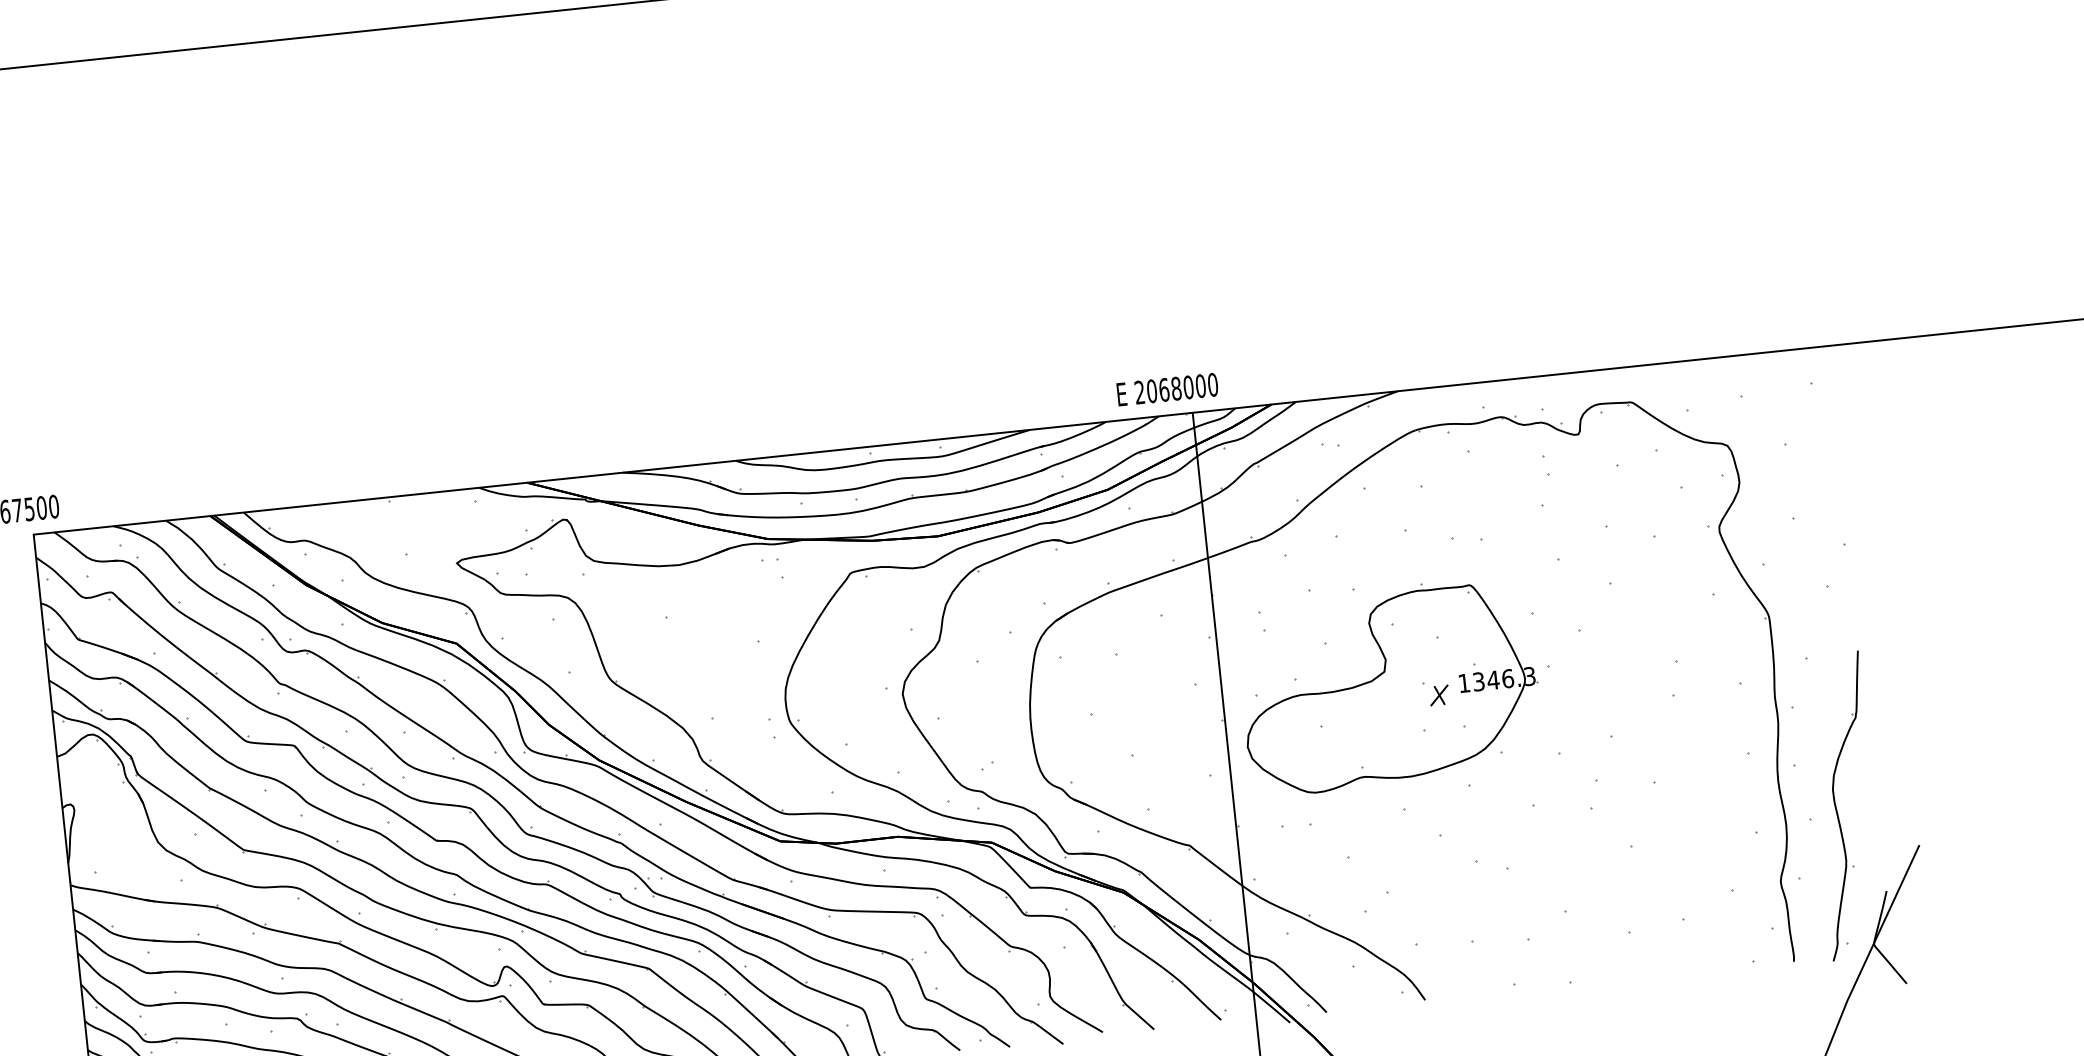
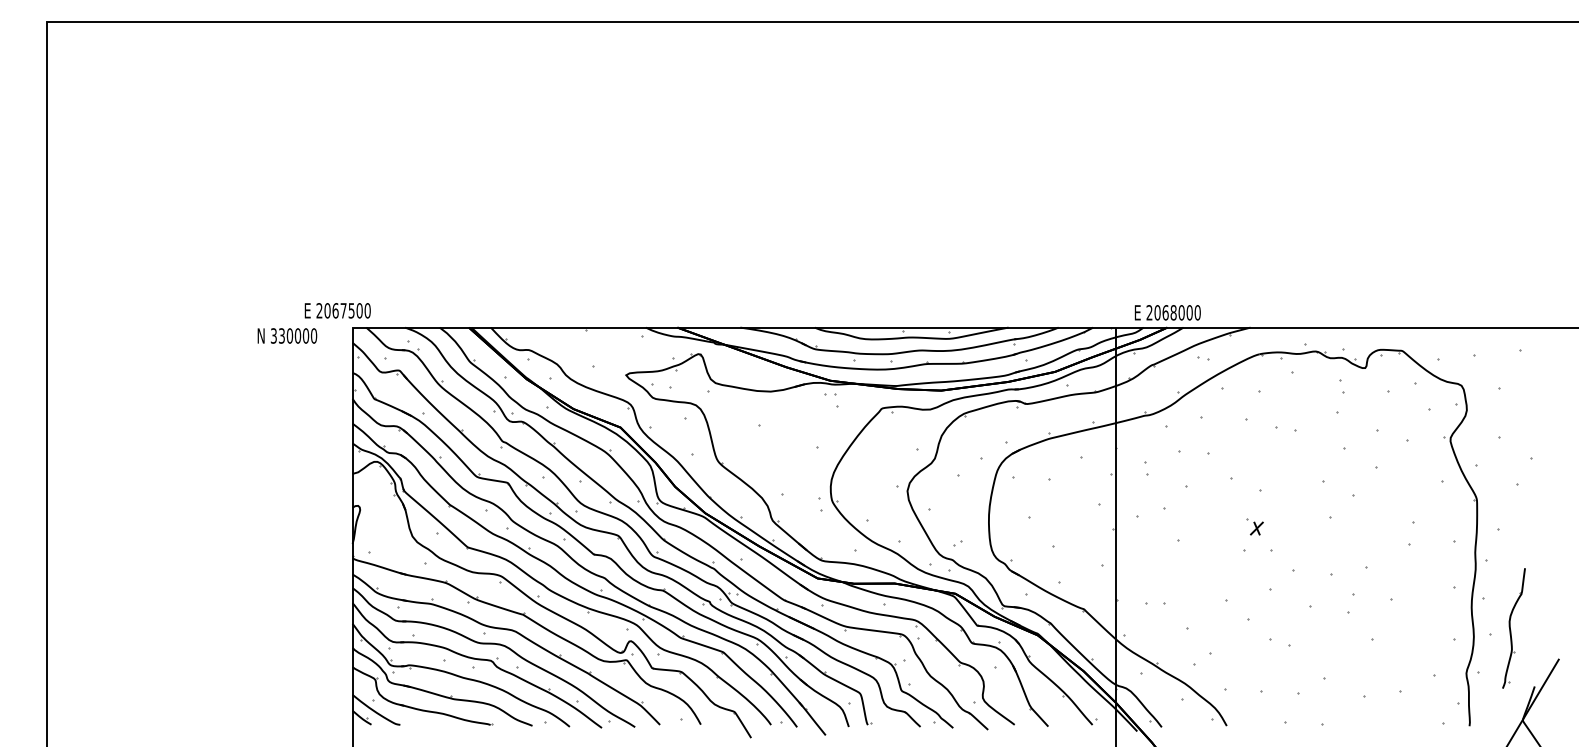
text: (1167, 389) -> (1167, 312), moved
part: (1390, 686) -> (1225, 519), removed
part: (1845, 806) -> (1513, 628), size x0.6

